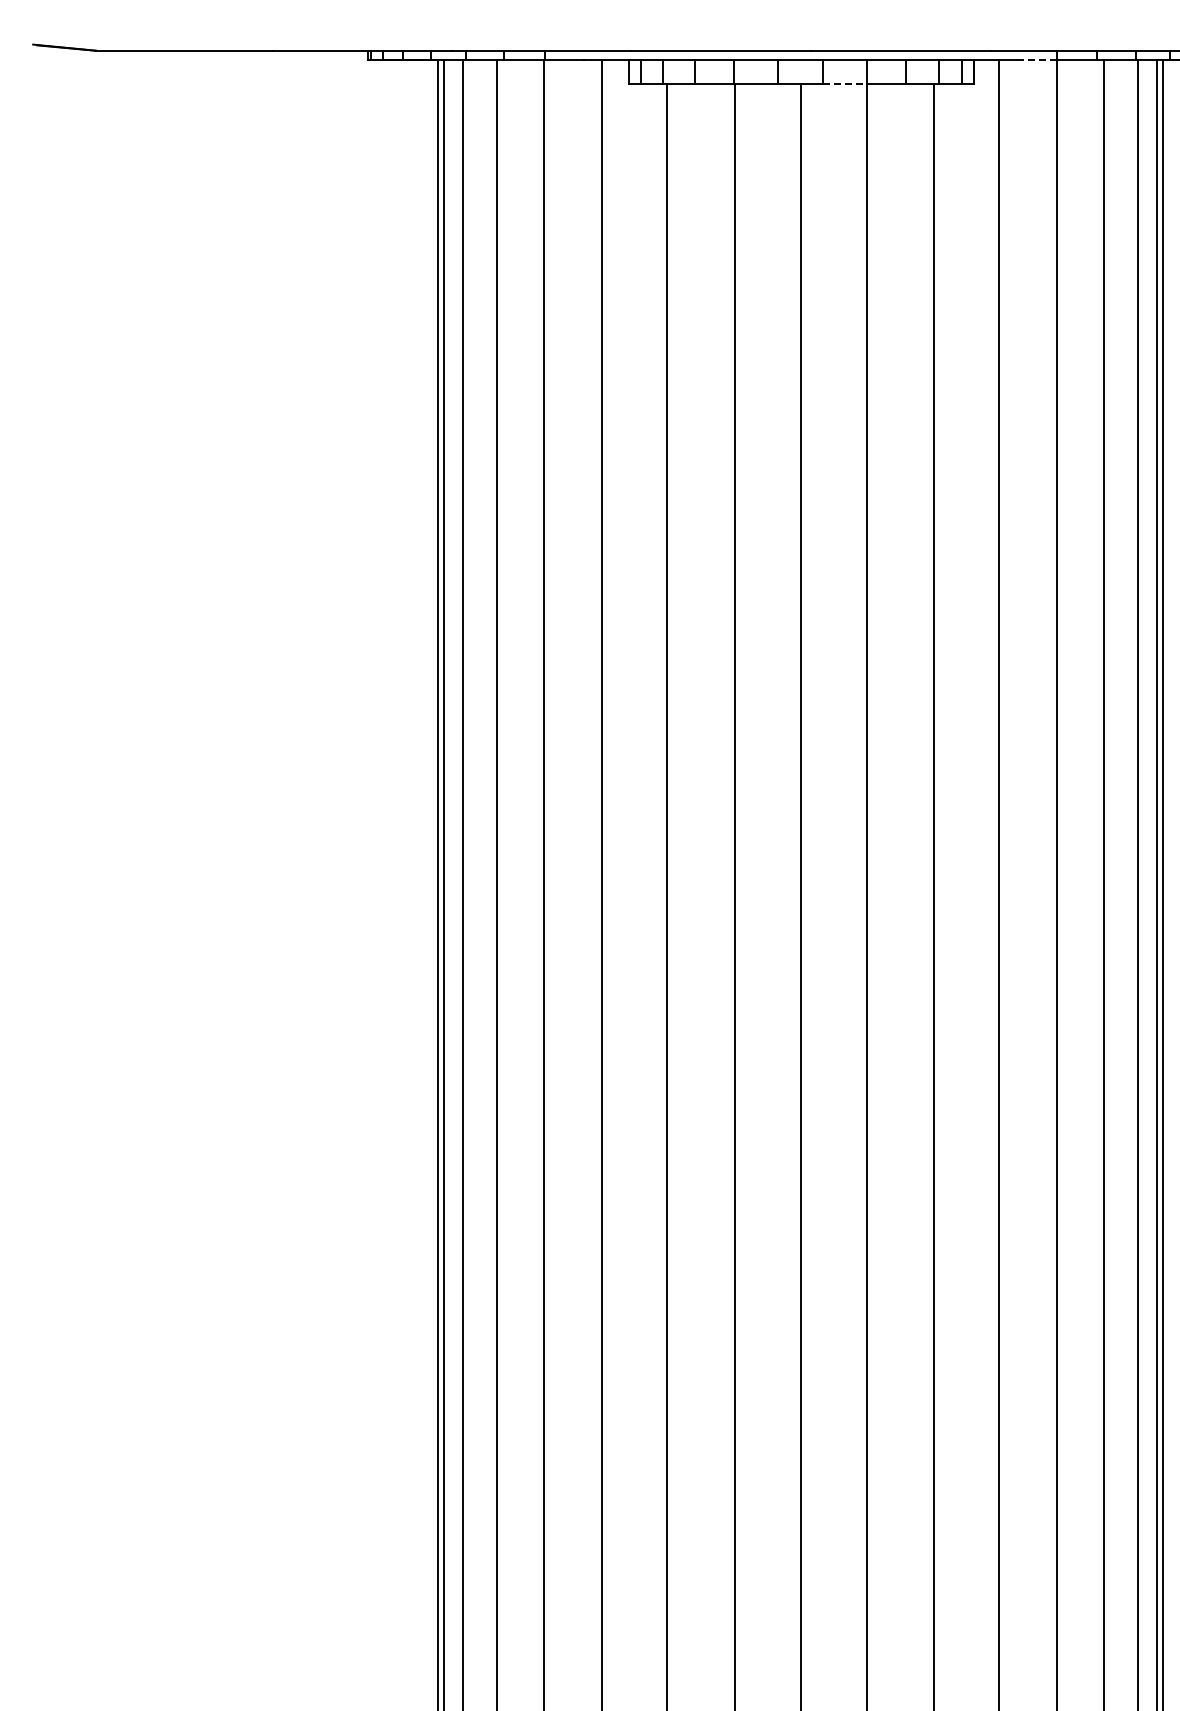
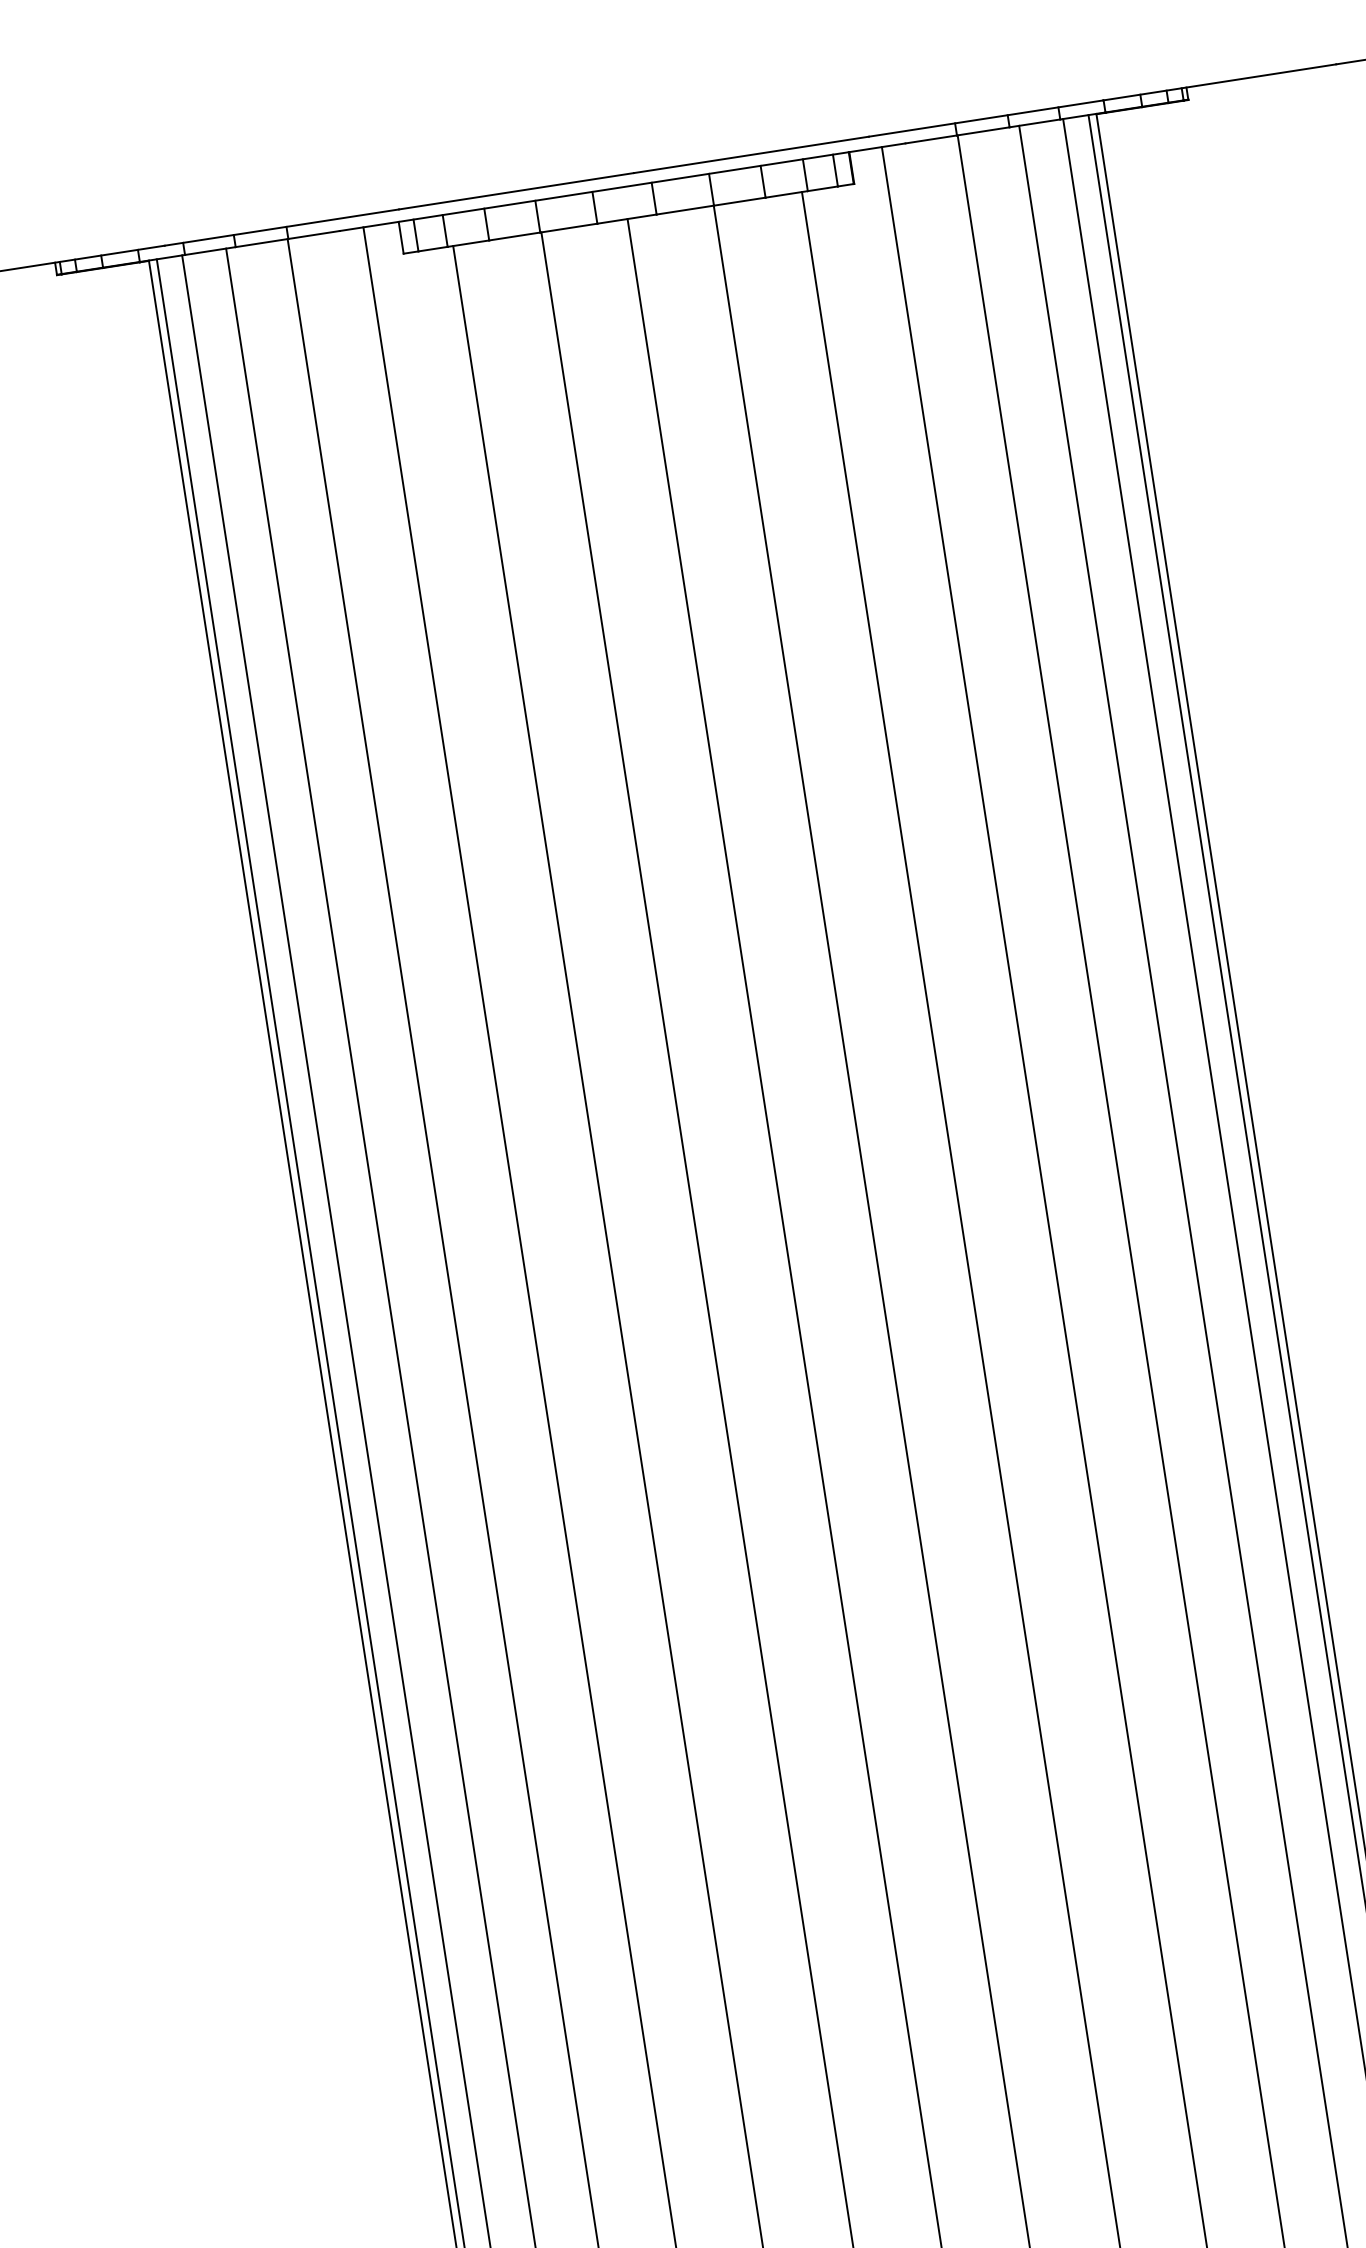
line: (1036, 60) -> (930, 140), dashed -> solid
line: (844, 84) -> (684, 210), dashed -> solid

